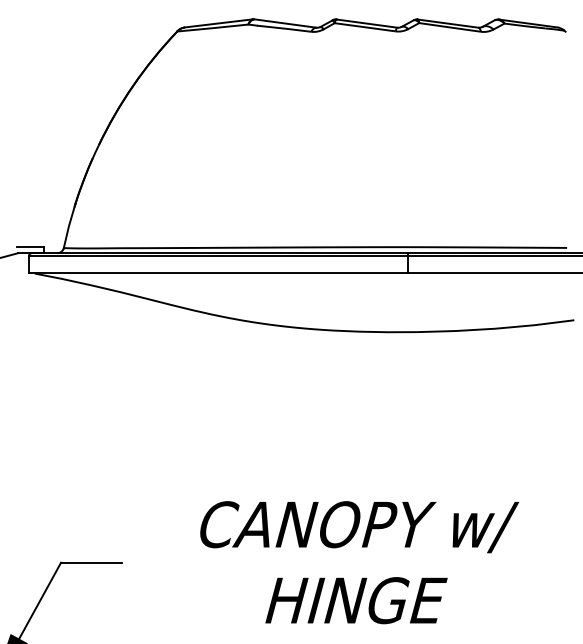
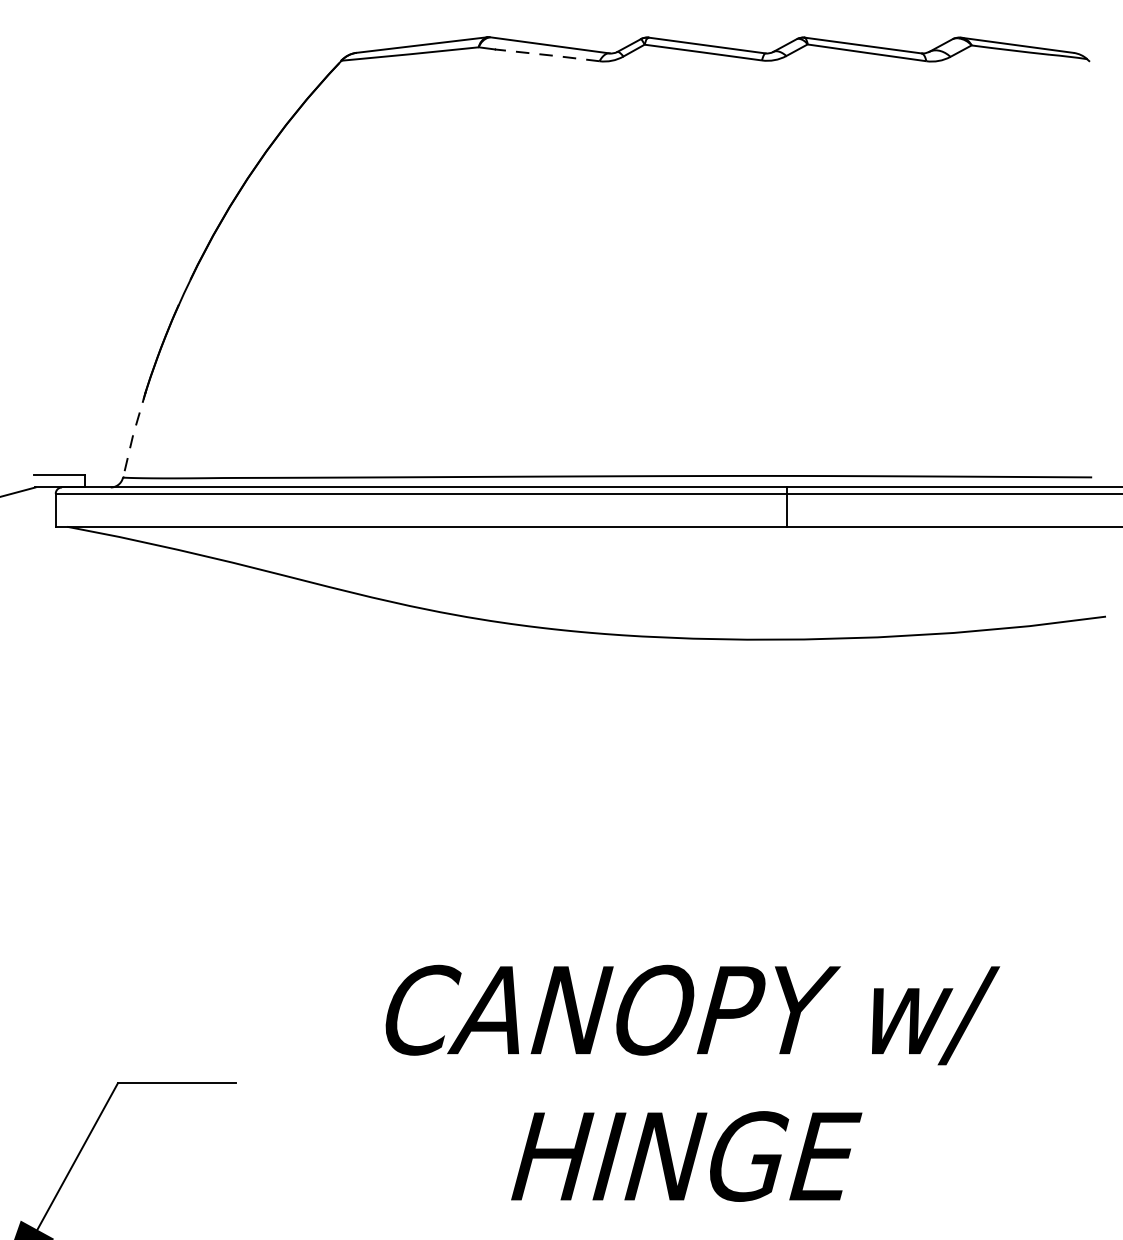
line: (284, 28) -> (548, 54), solid -> dashed
line: (68, 226) -> (132, 436), solid -> dashed

